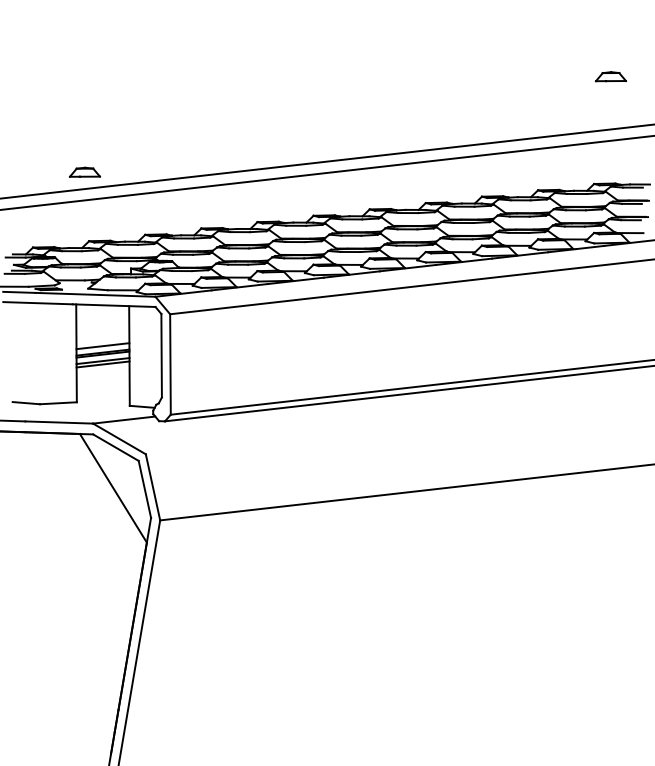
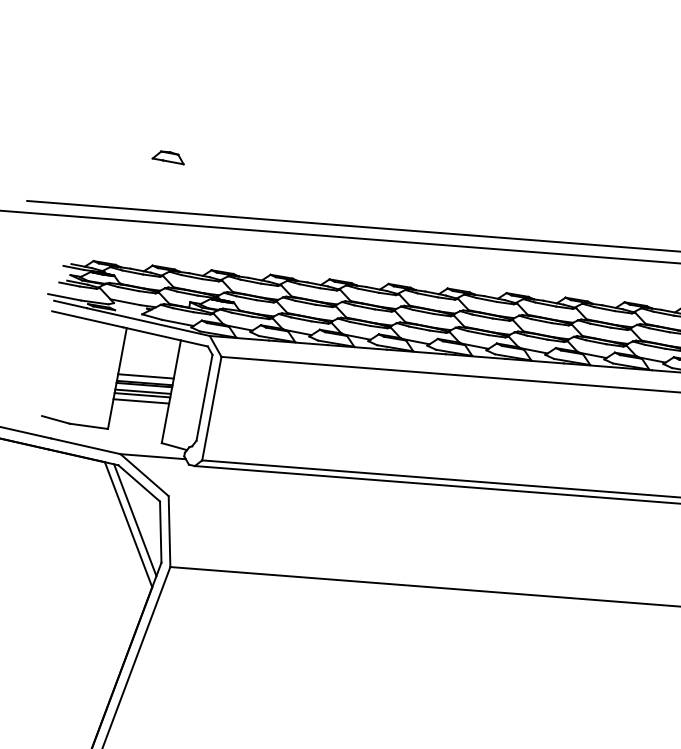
part: (84, 171) -> (168, 155), moved
line: (102, 370) -> (140, 401), added
line: (118, 482) -> (134, 519), added

